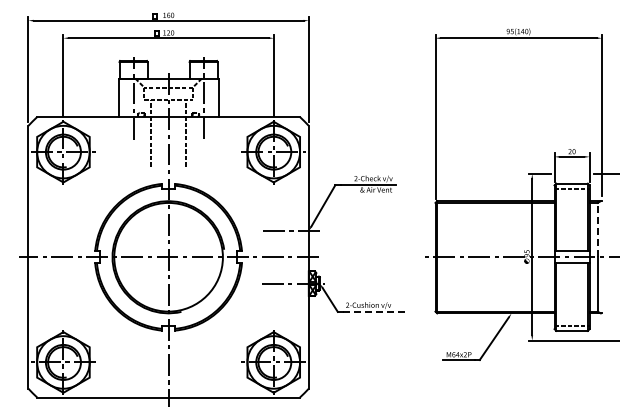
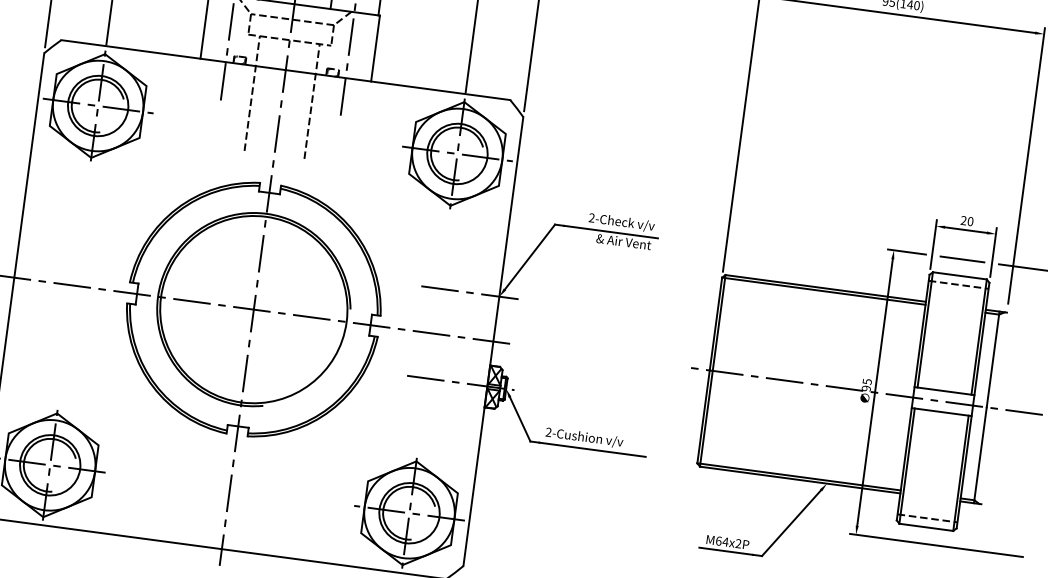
line: (572, 174) -> (962, 260), added
line: (597, 228) -> (993, 358), dashed -> solid
line: (374, 311) -> (593, 449), dashed -> solid

